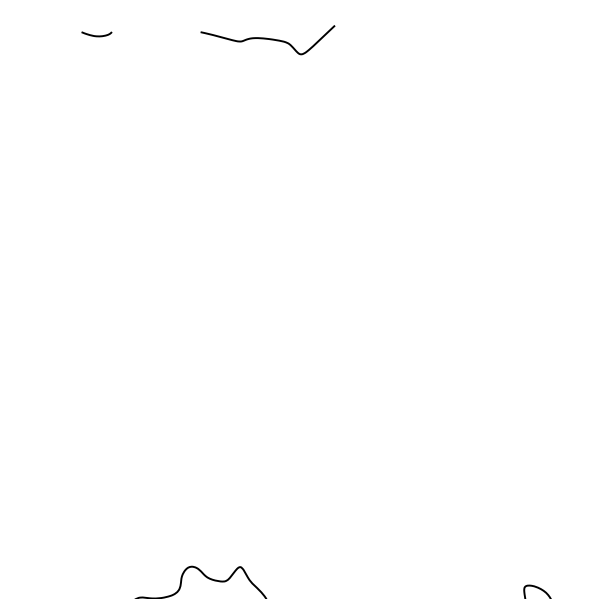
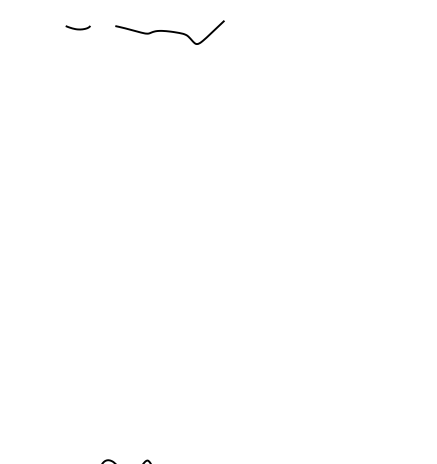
curve: (96, 35) -> (77, 28), moved

